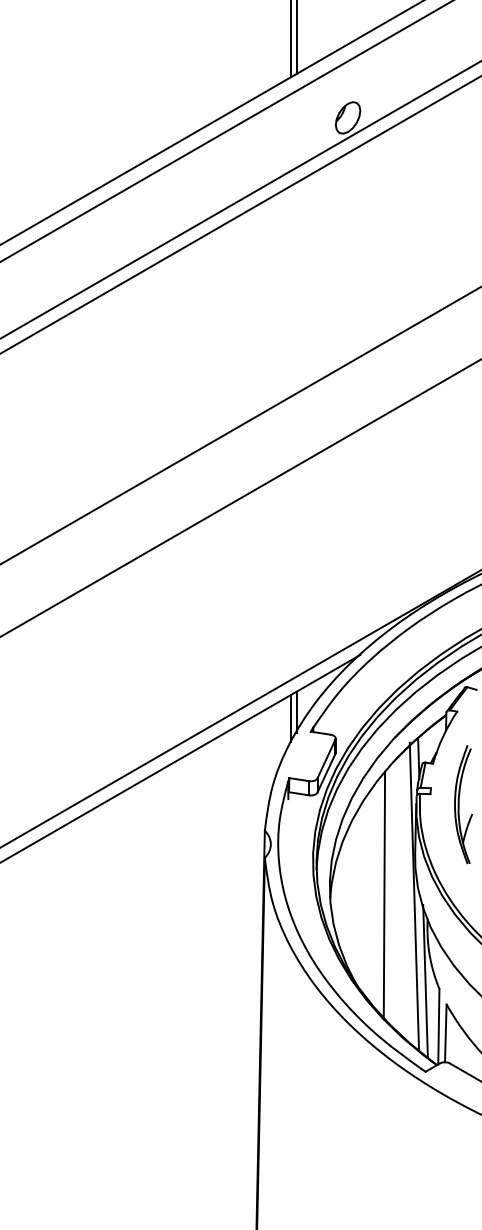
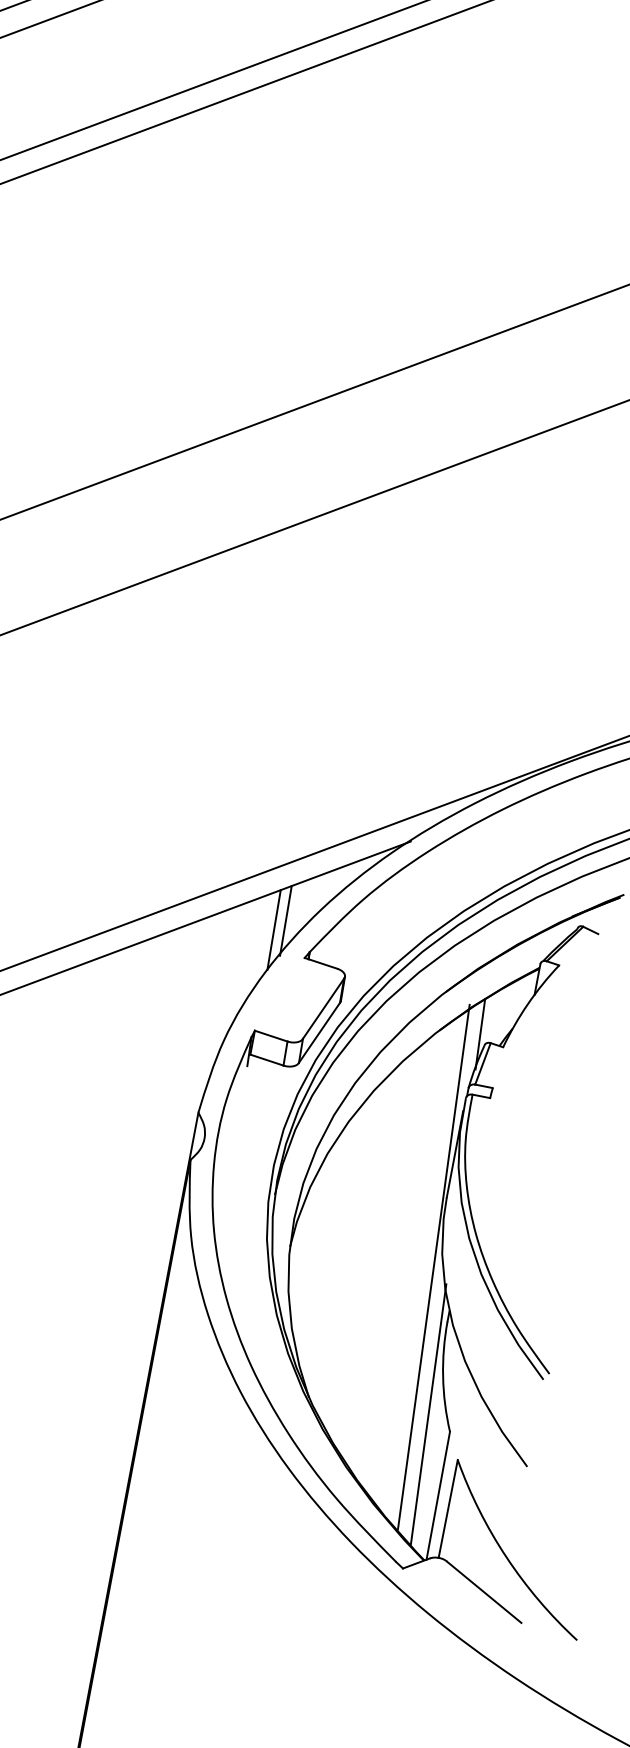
part: (463, 804) -> (543, 1125), removed
line: (384, 893) -> (383, 1253), removed

